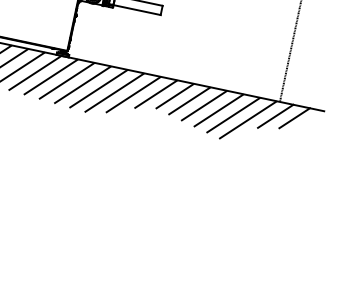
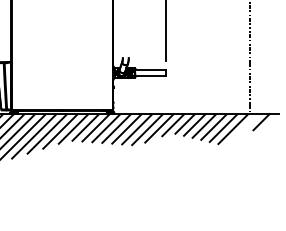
line: (275, 116) -> (249, 123), removed

